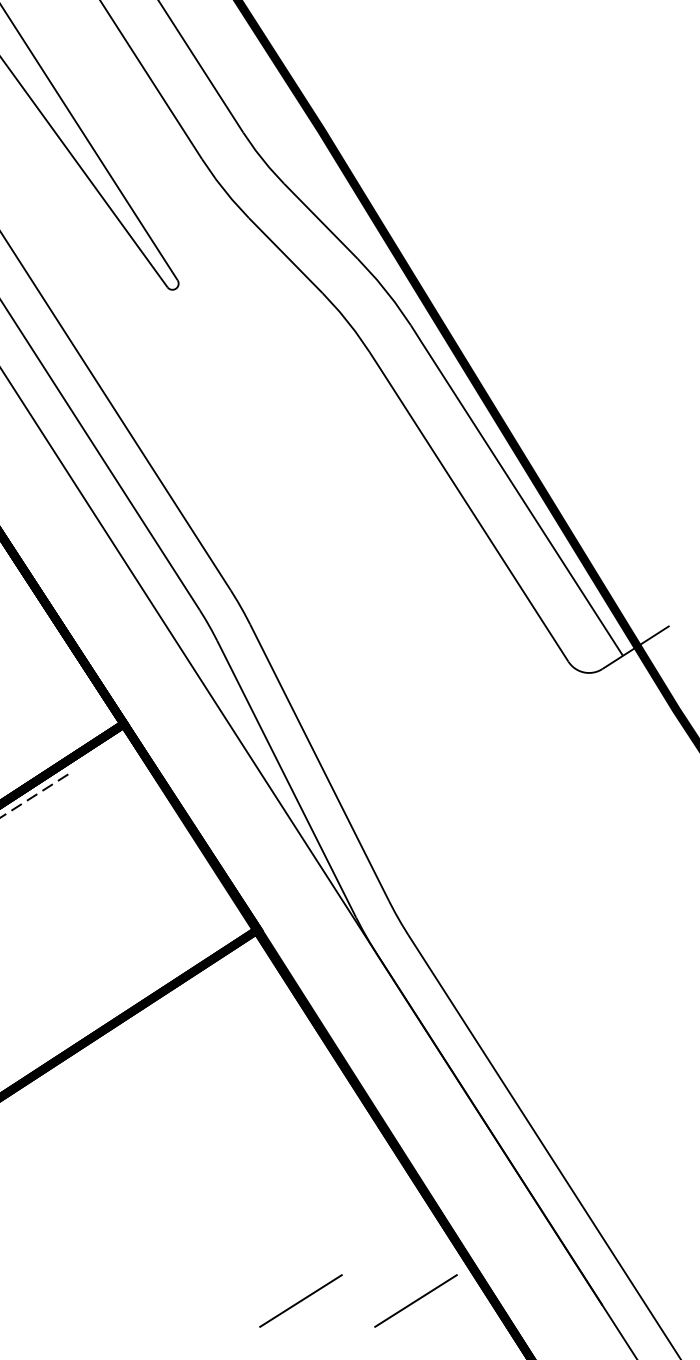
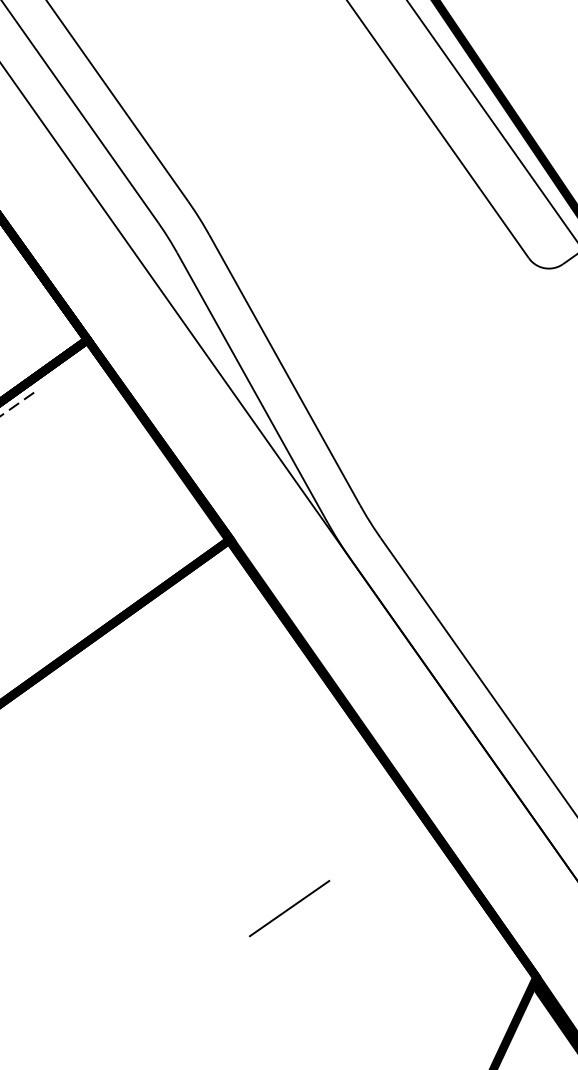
line: (415, 1300) -> (403, 903), removed

